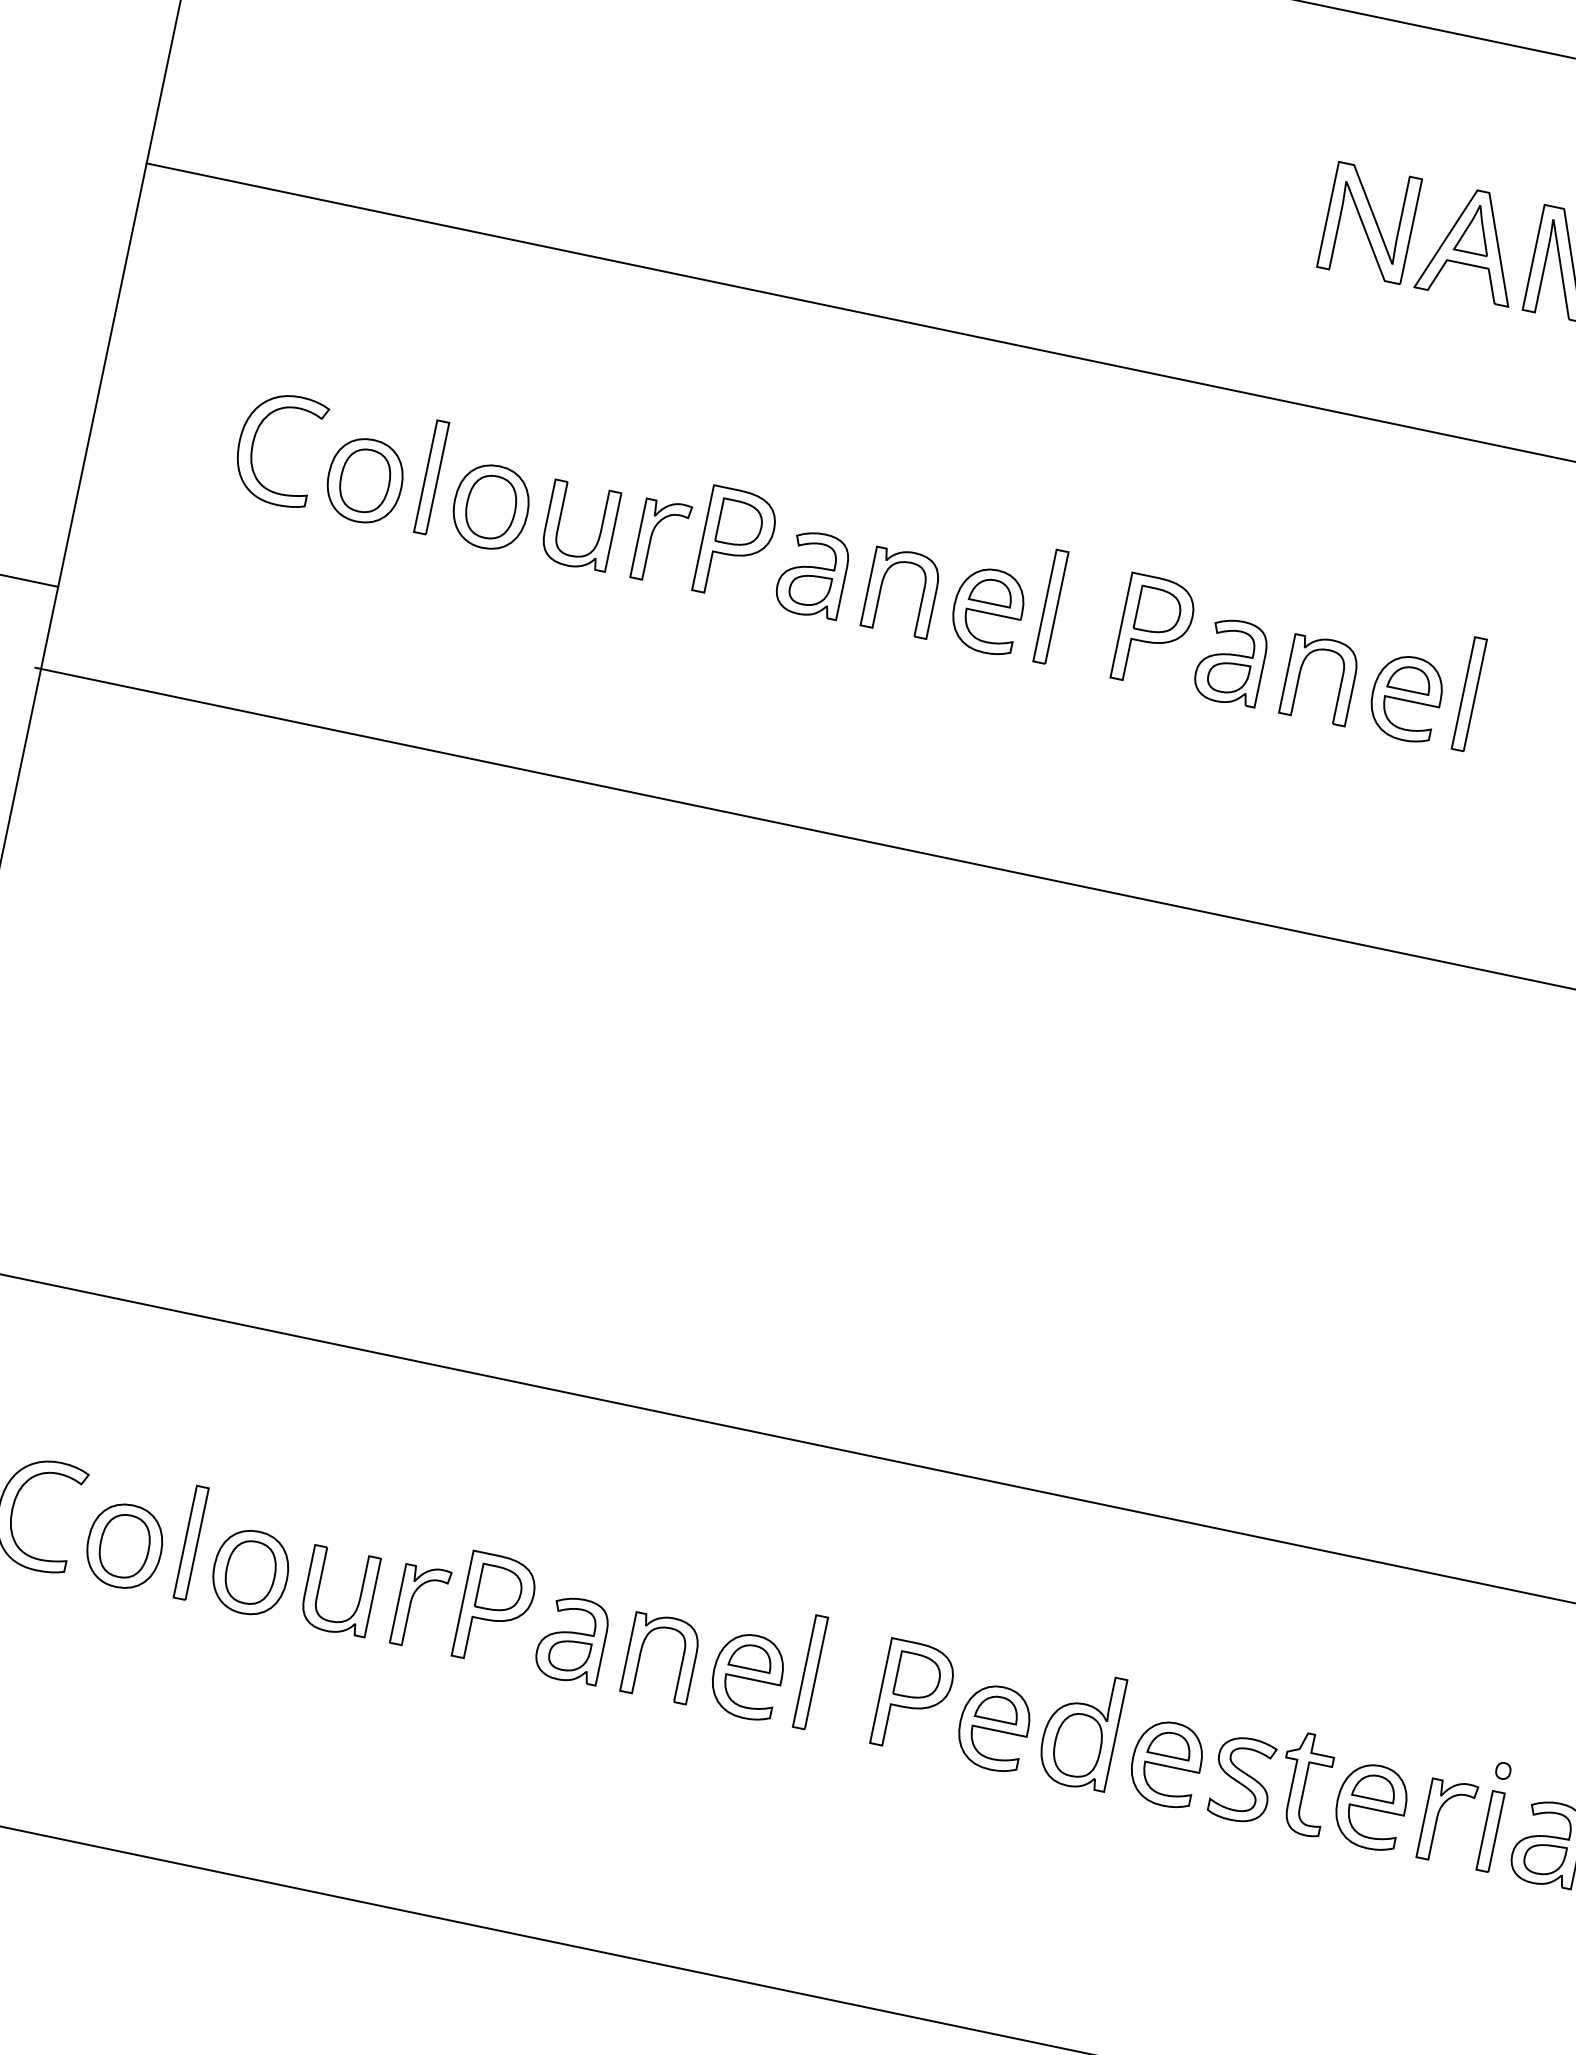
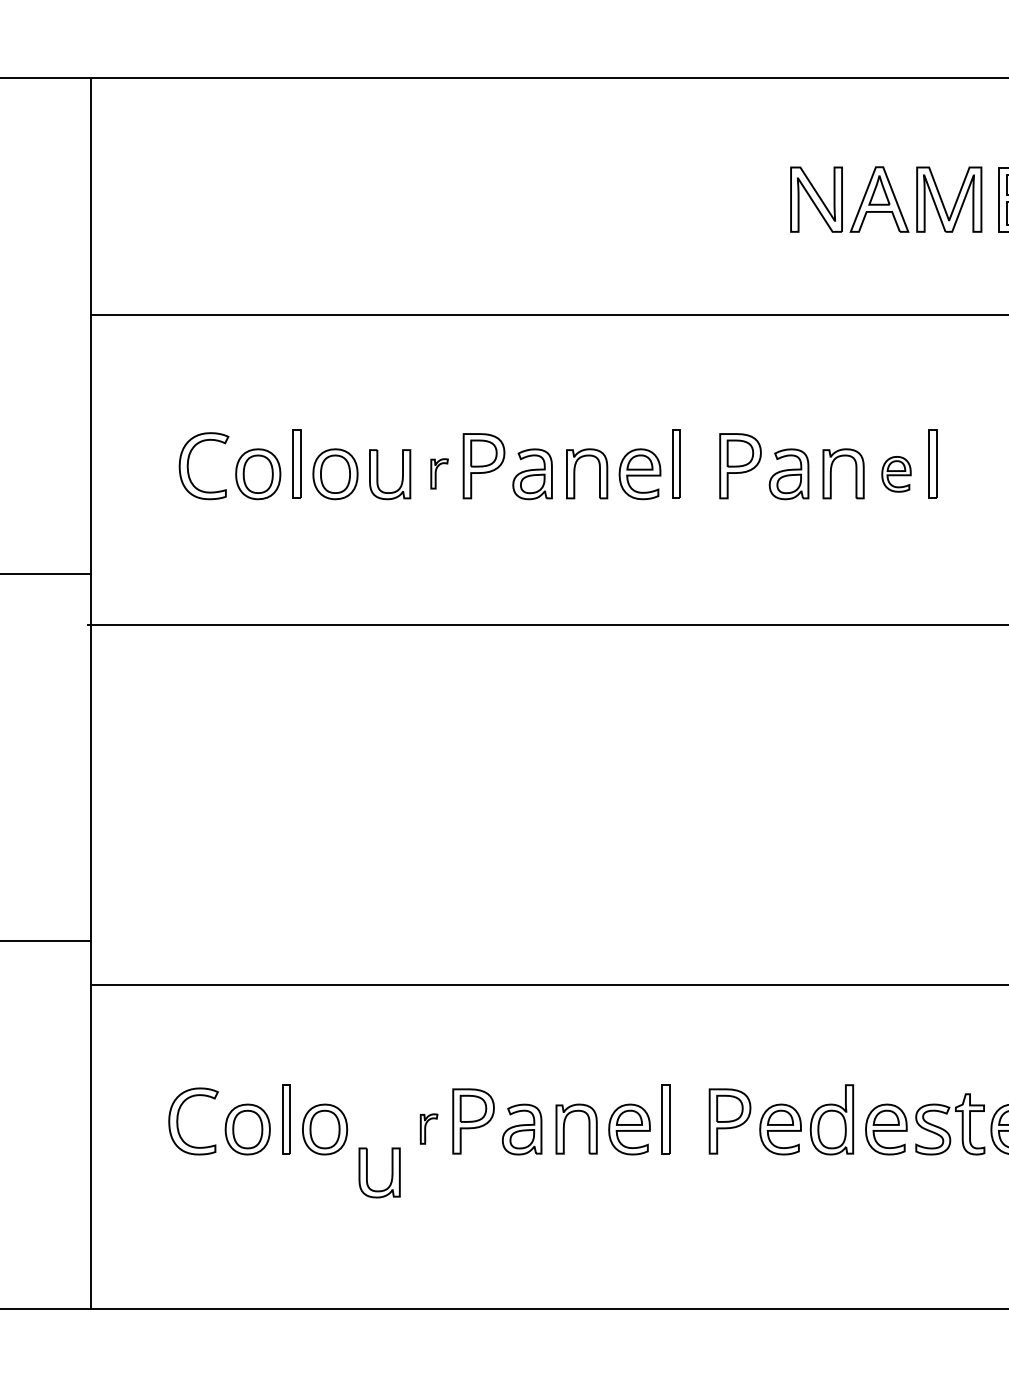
part: (661, 541) -> (439, 473), size x0.6
part: (1406, 698) -> (896, 474), size x0.7
part: (320, 1586) -> (367, 1172), moved
part: (419, 1606) -> (428, 1128), size x0.6

